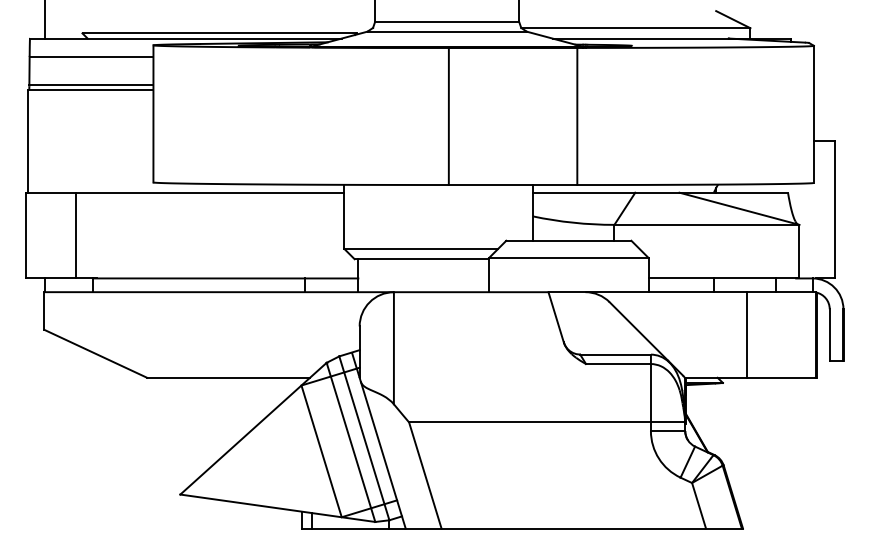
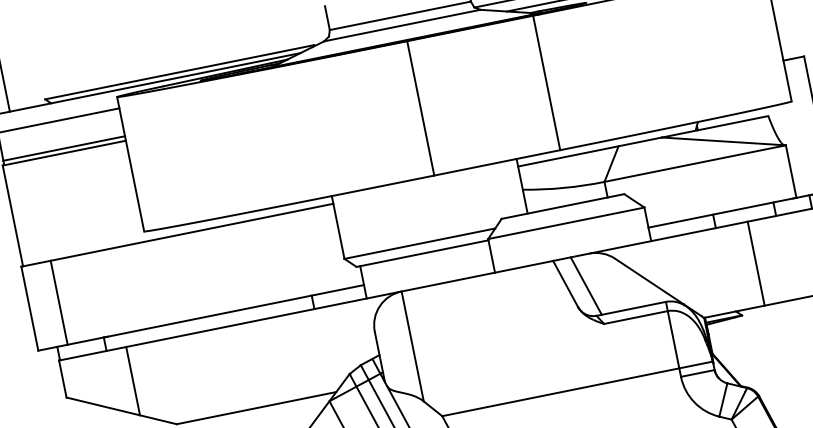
line: (76, 235) -> (59, 302), moved
line: (575, 323) -> (585, 286), added
line: (112, 326) -> (132, 380), added

